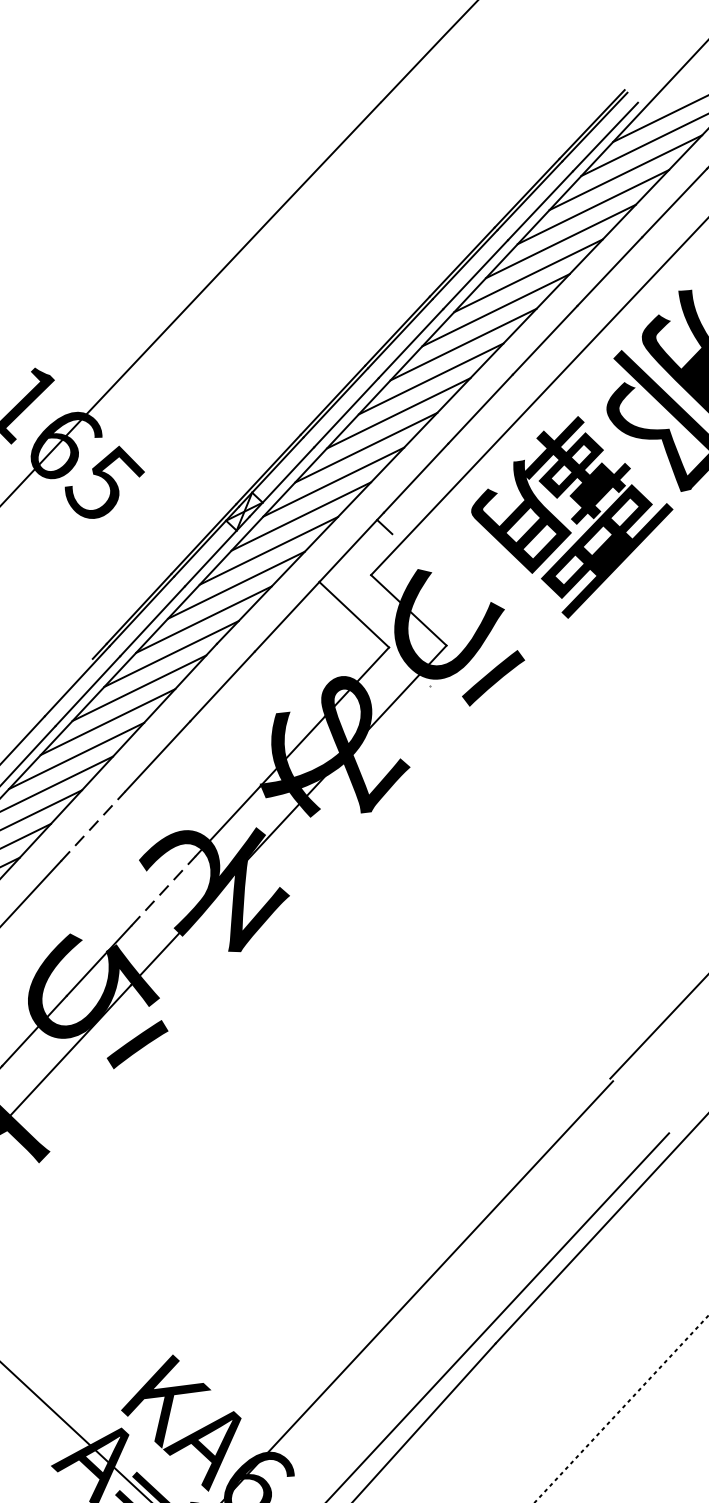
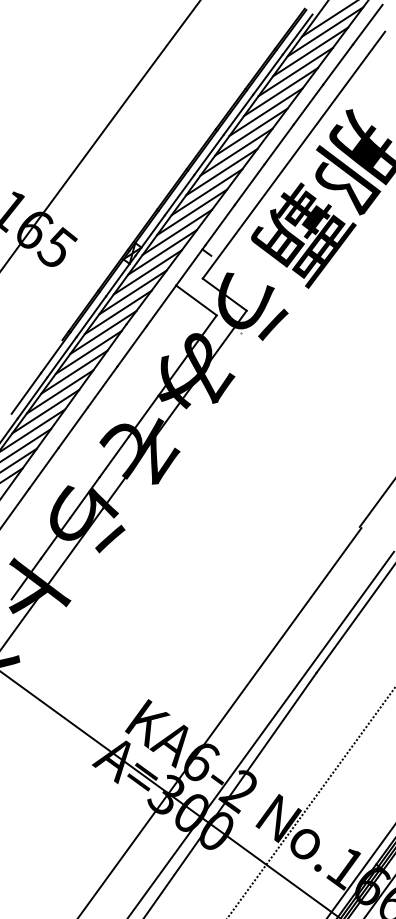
line: (93, 826) -> (73, 427), dashed -> solid
line: (164, 889) -> (114, 456), dashed -> solid

